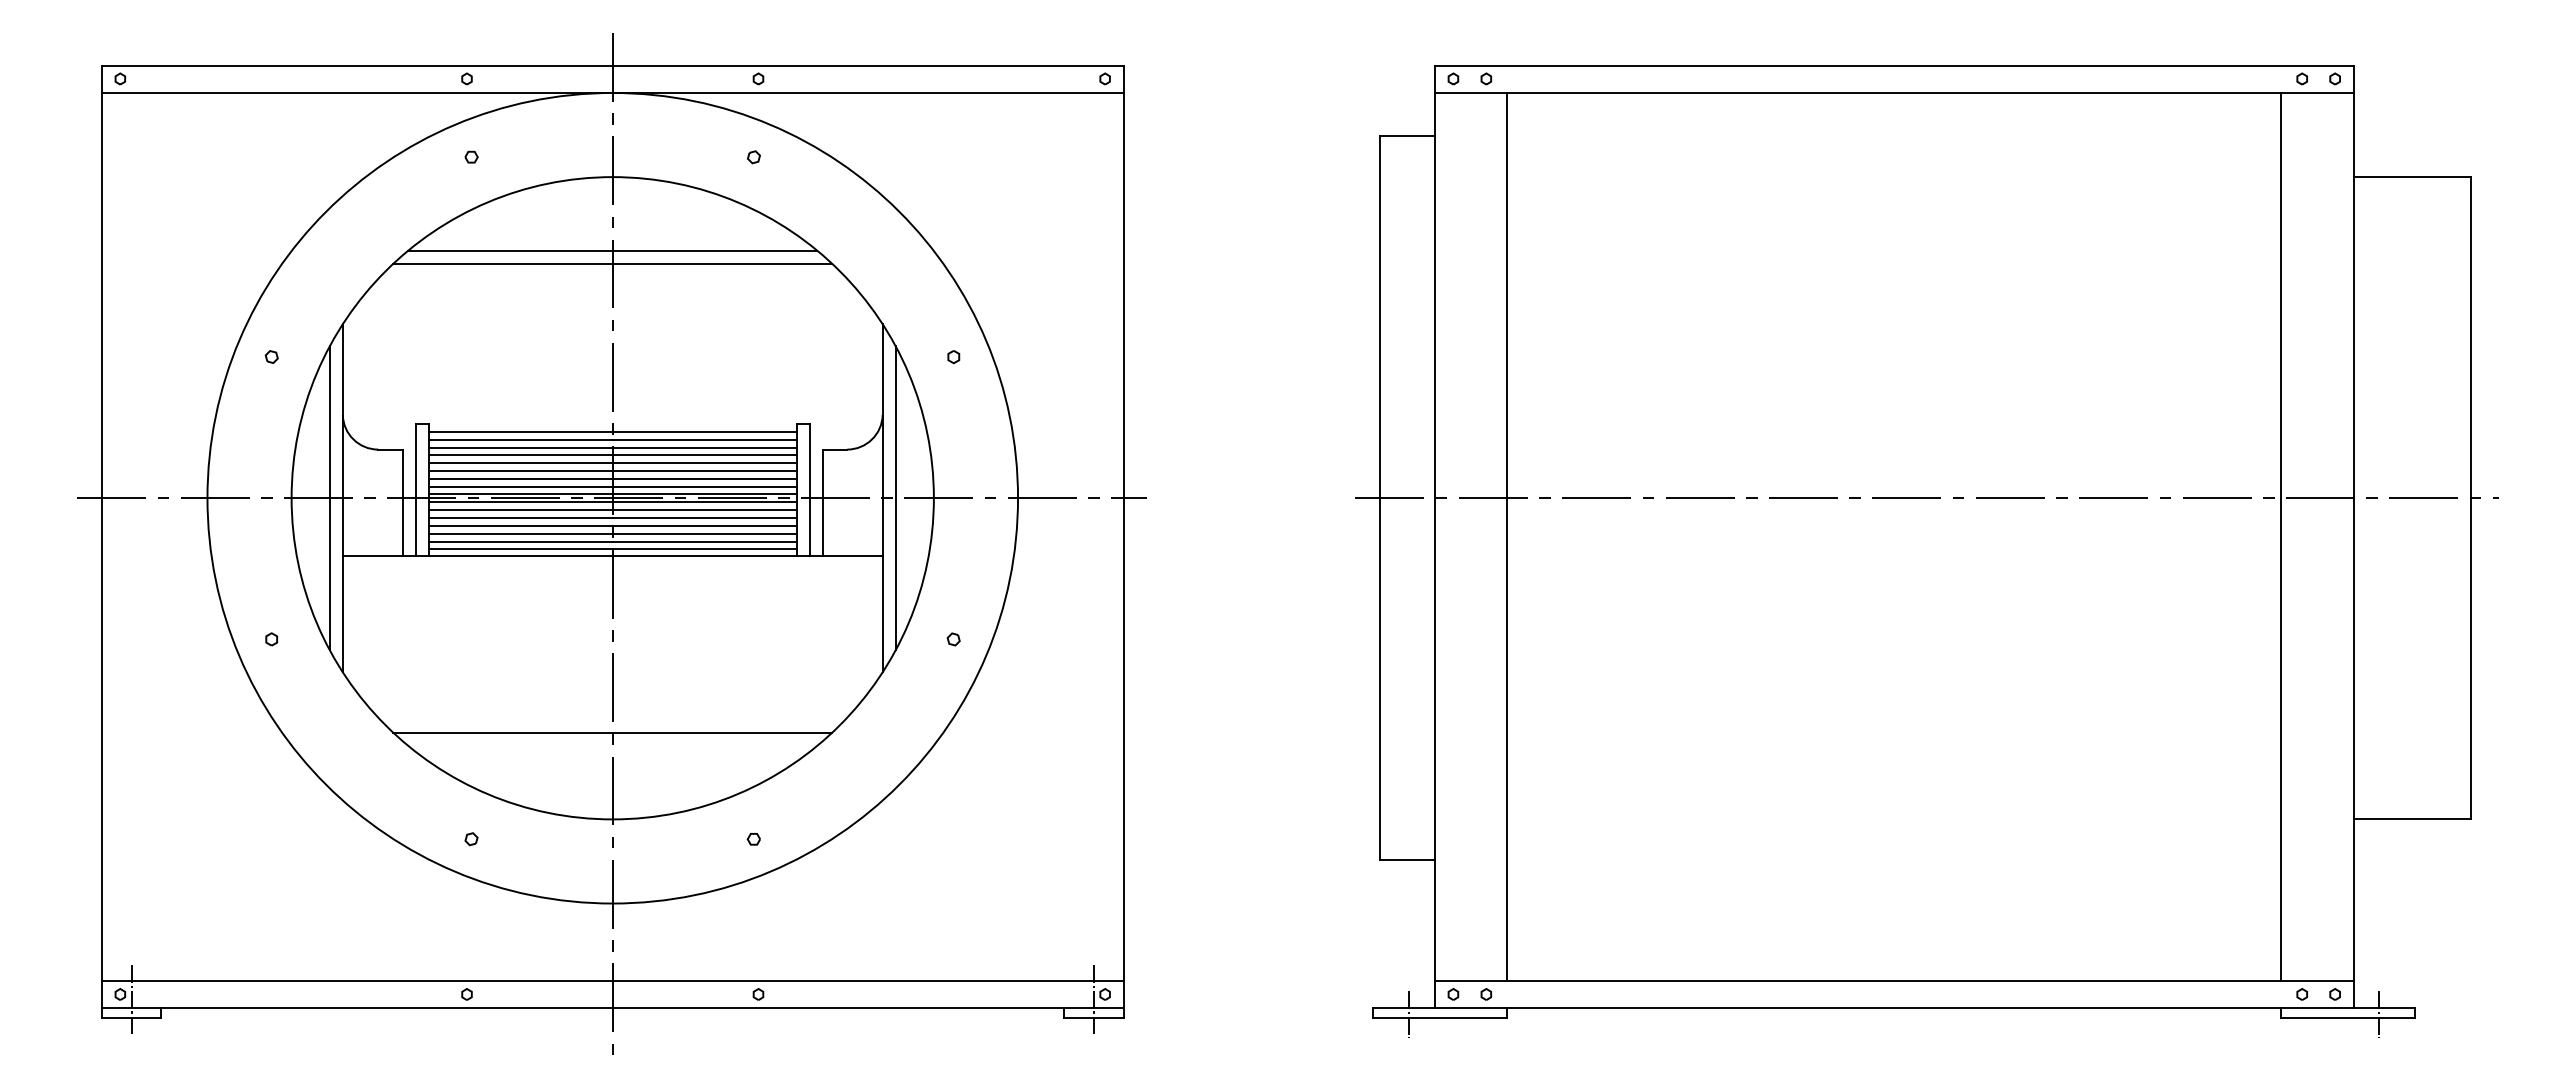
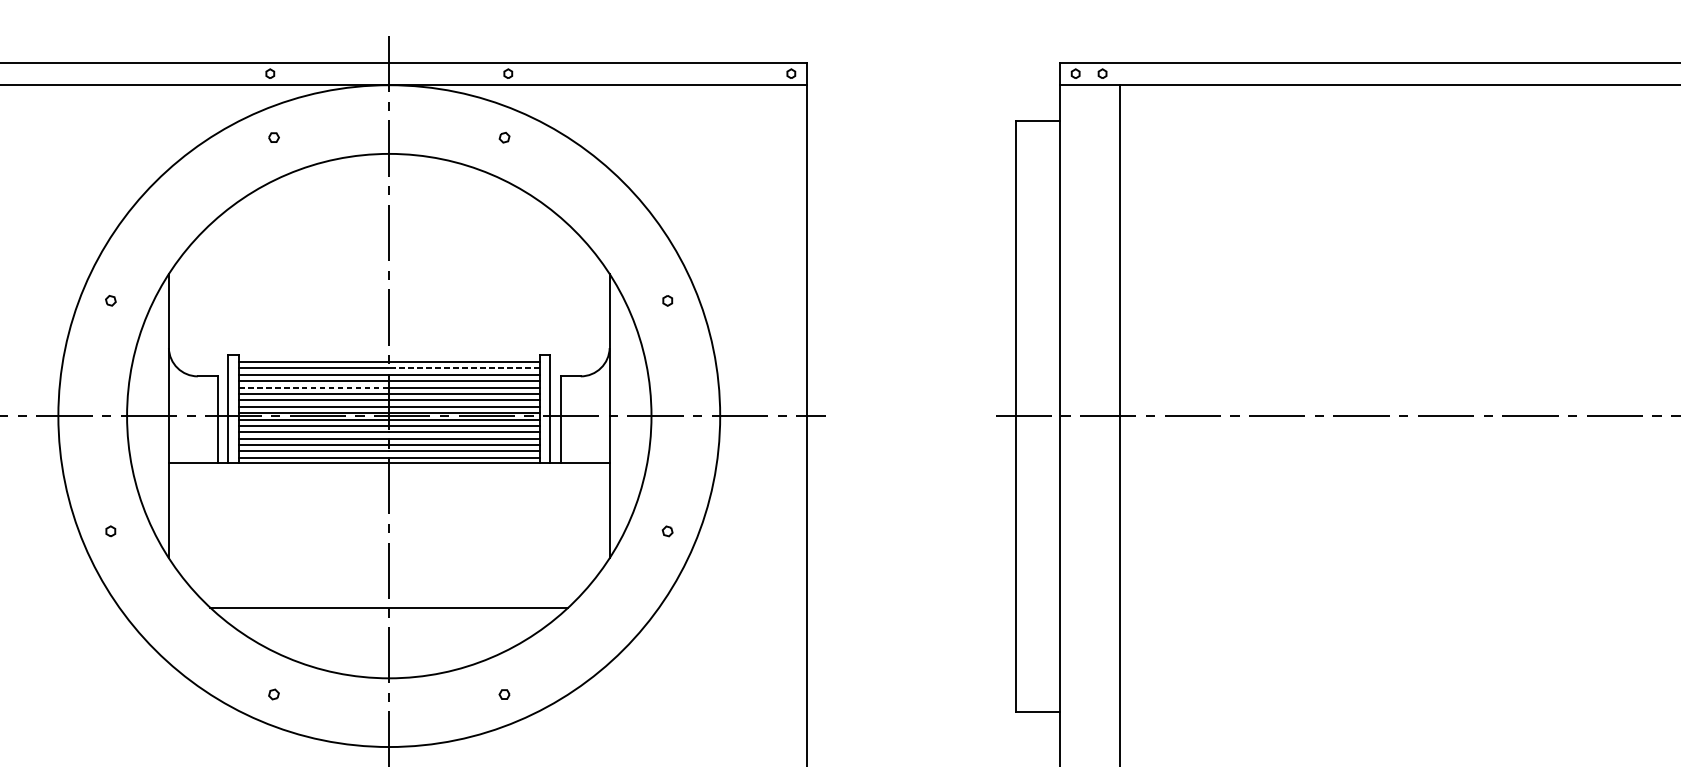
line: (612, 250) -> (389, 213), removed
line: (612, 263) -> (389, 224), removed
line: (704, 439) -> (464, 368), solid -> dashed
line: (521, 463) -> (314, 387), solid -> dashed
line: (329, 498) -> (158, 416), removed
line: (895, 498) -> (620, 416), removed

